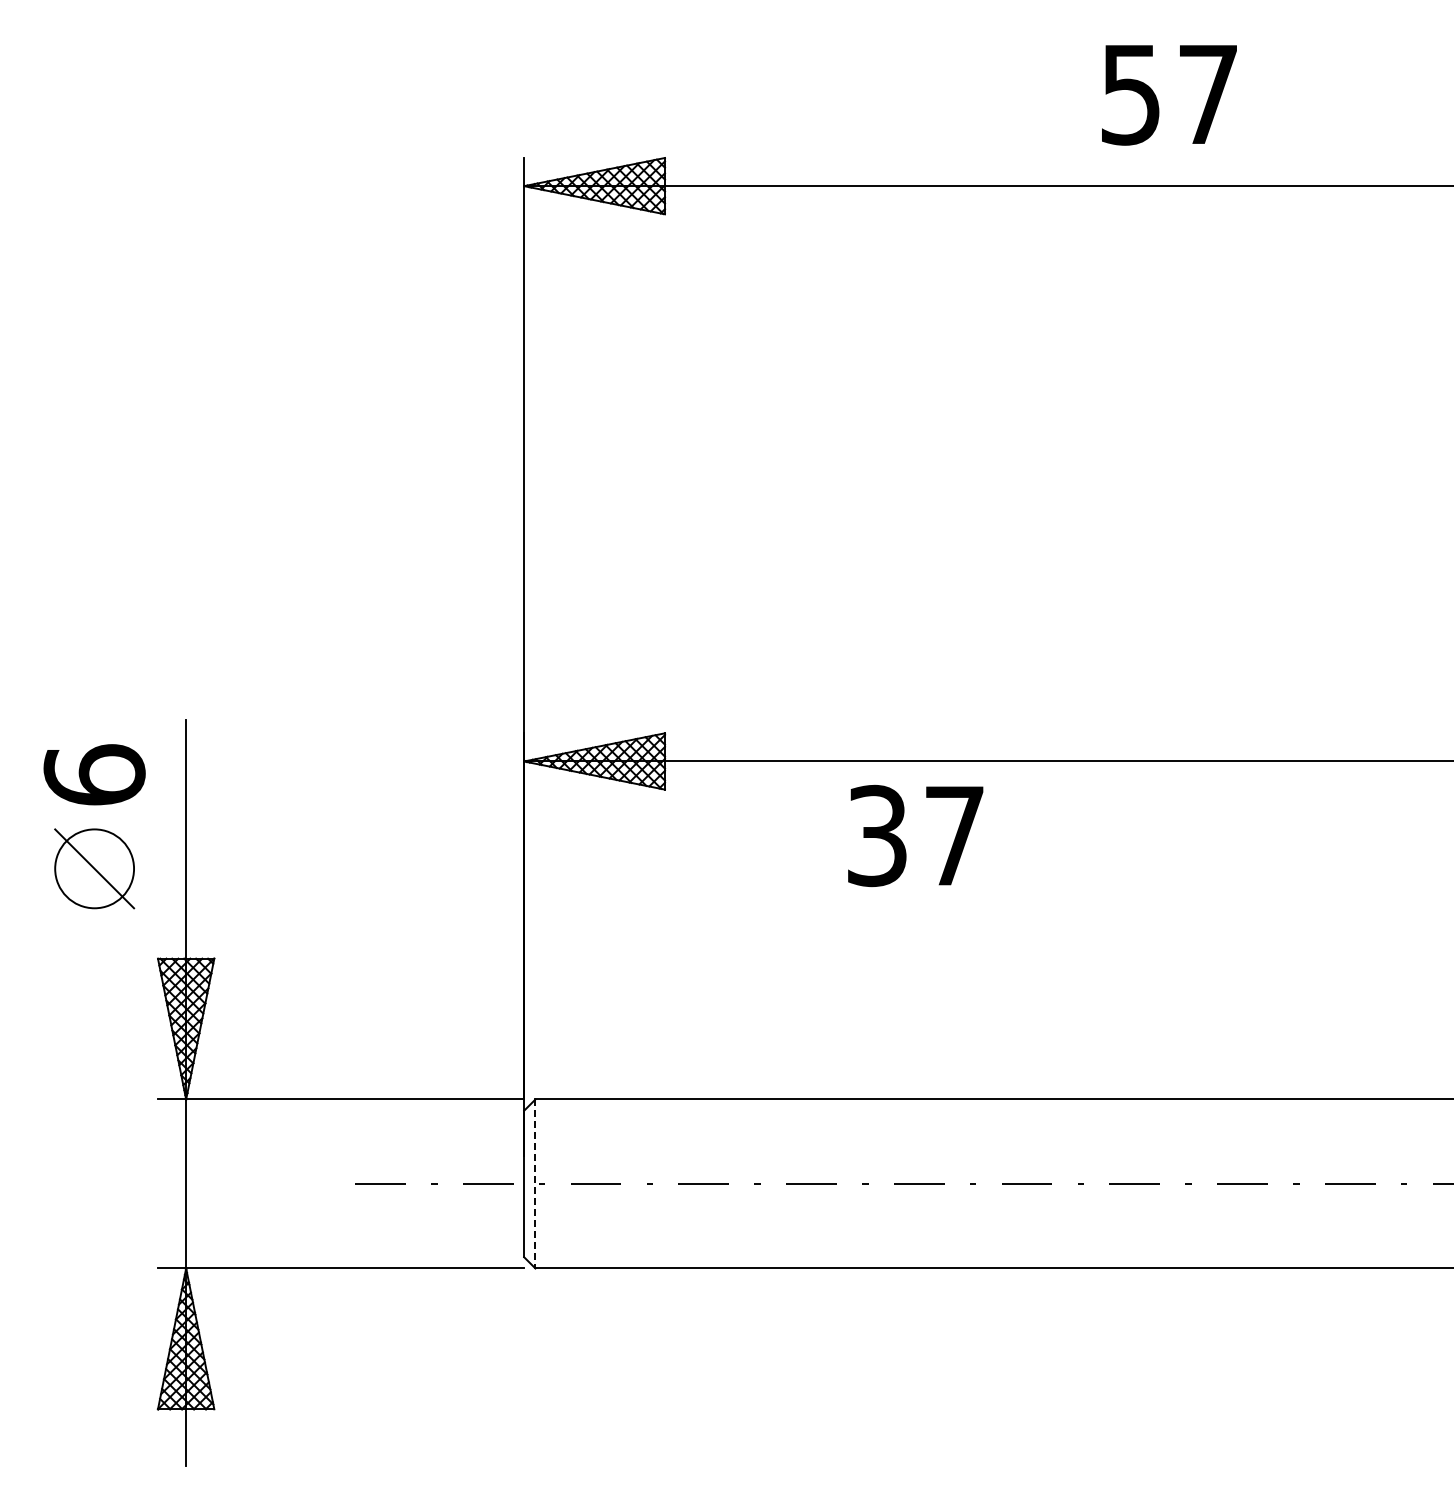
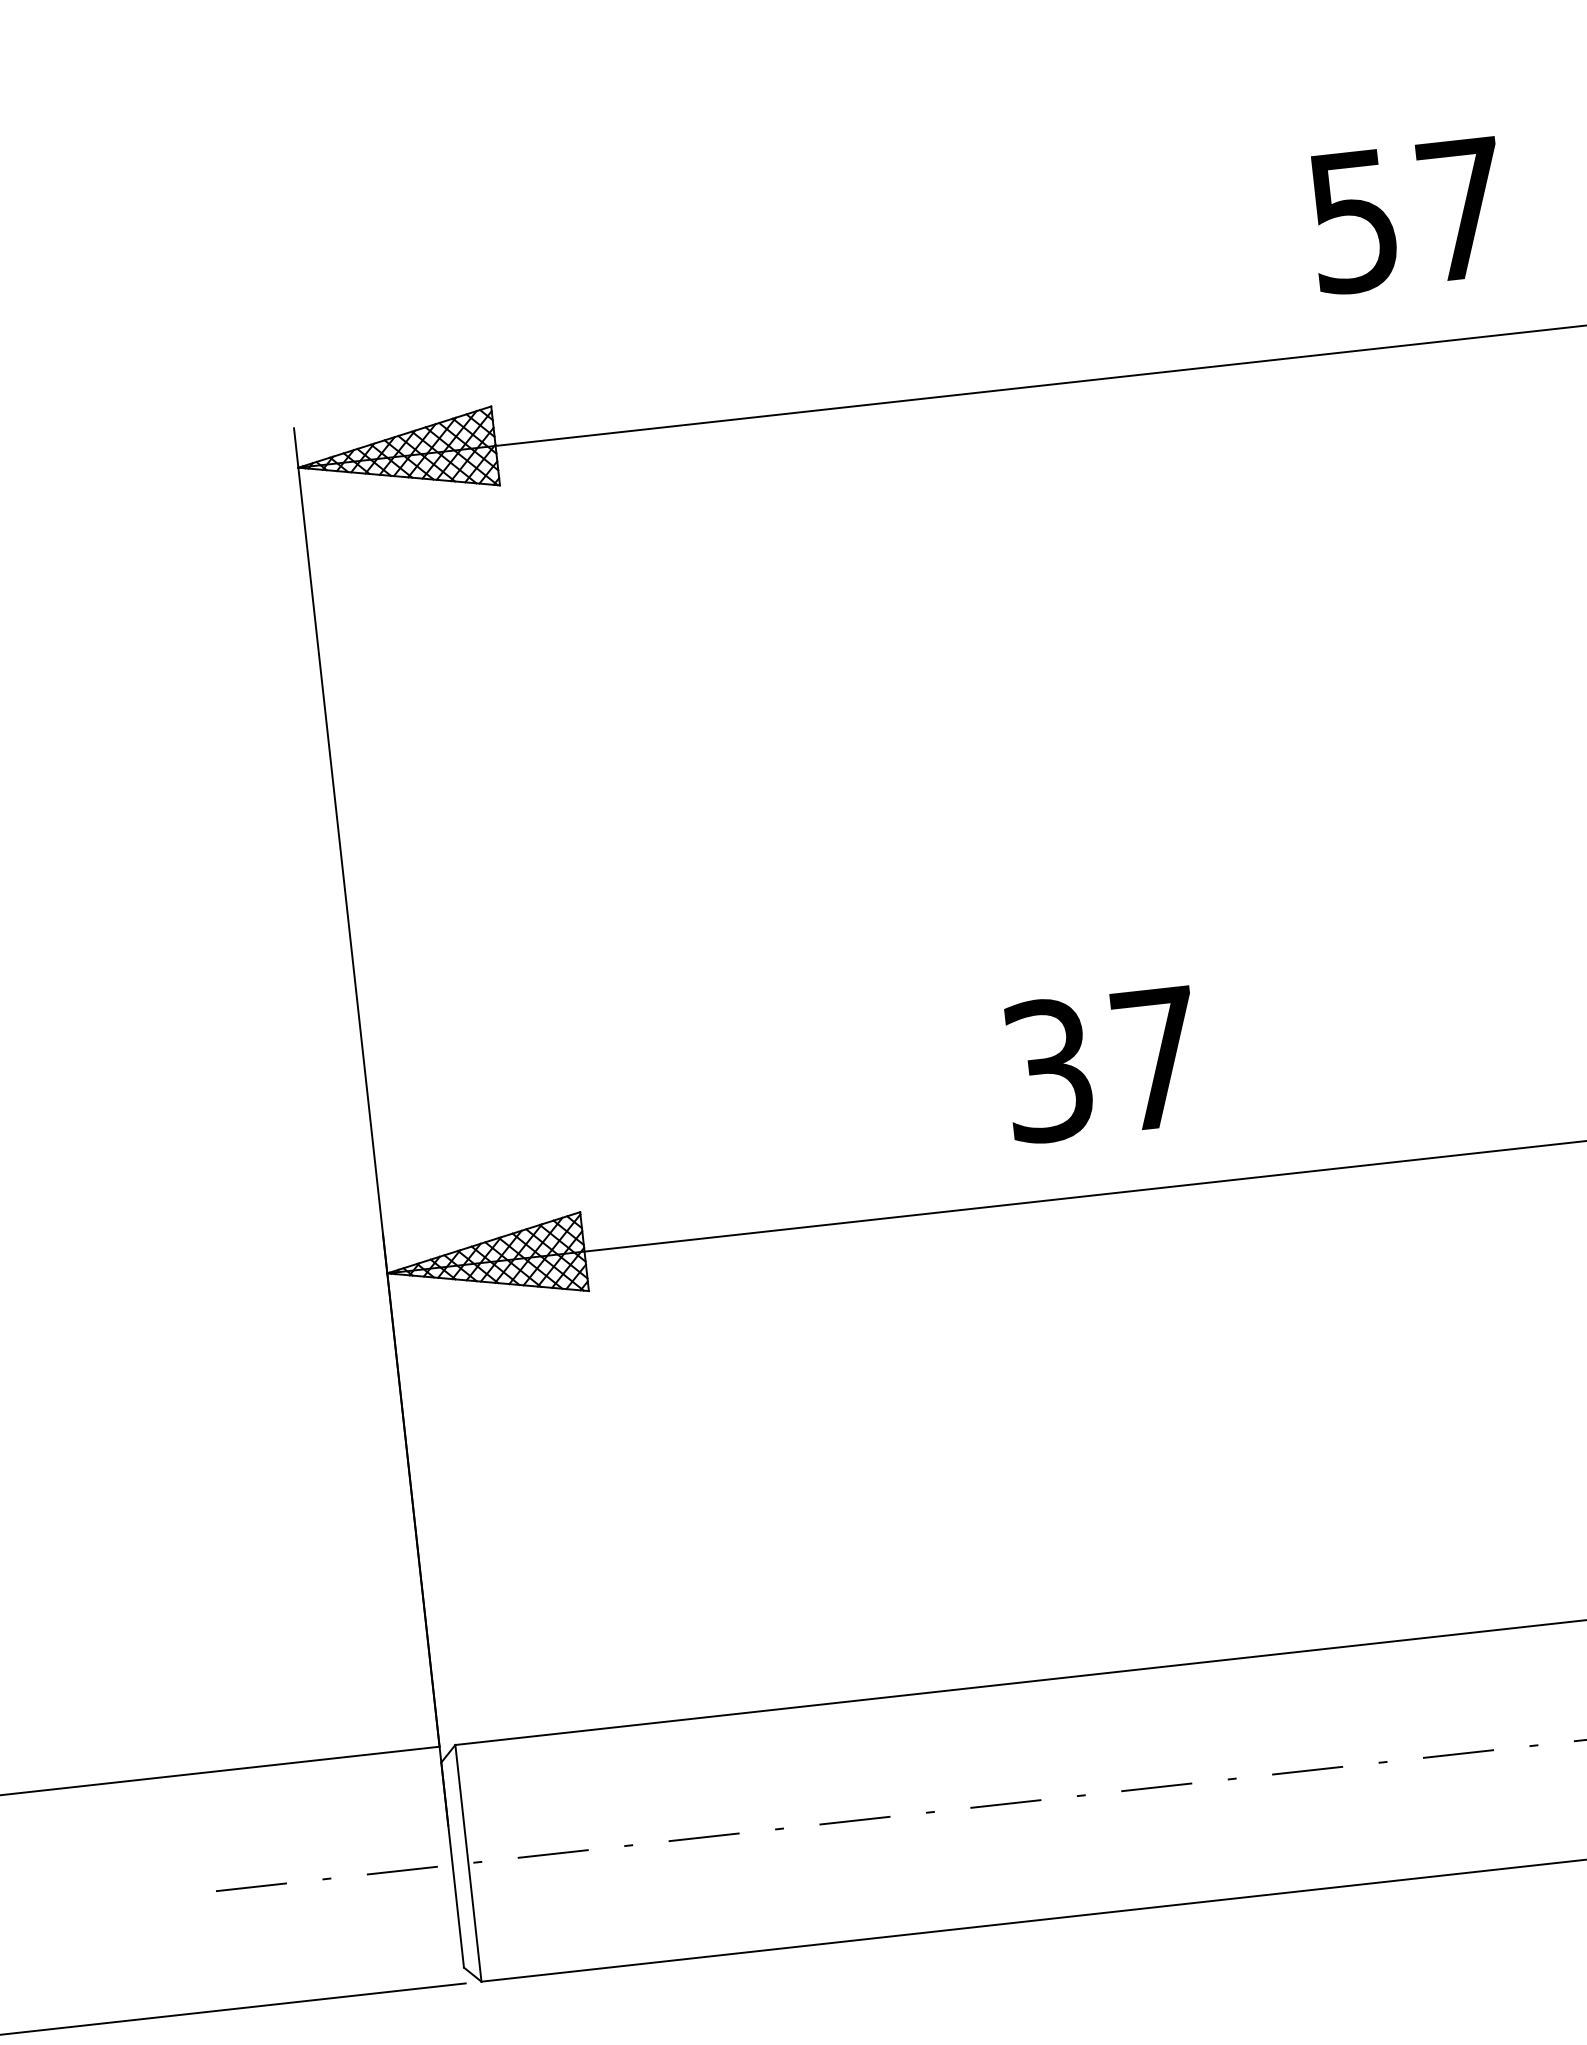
text: (1169, 95) -> (1407, 216), moved
text: (915, 835) -> (1101, 1064), moved
line: (535, 1183) -> (468, 1862), dashed -> solid

